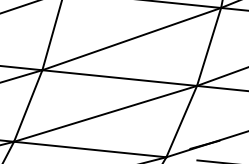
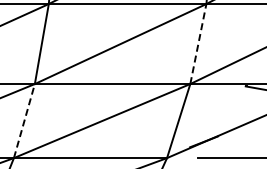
line: (209, 47) -> (198, 44), solid -> dashed
line: (28, 105) -> (24, 120), solid -> dashed

